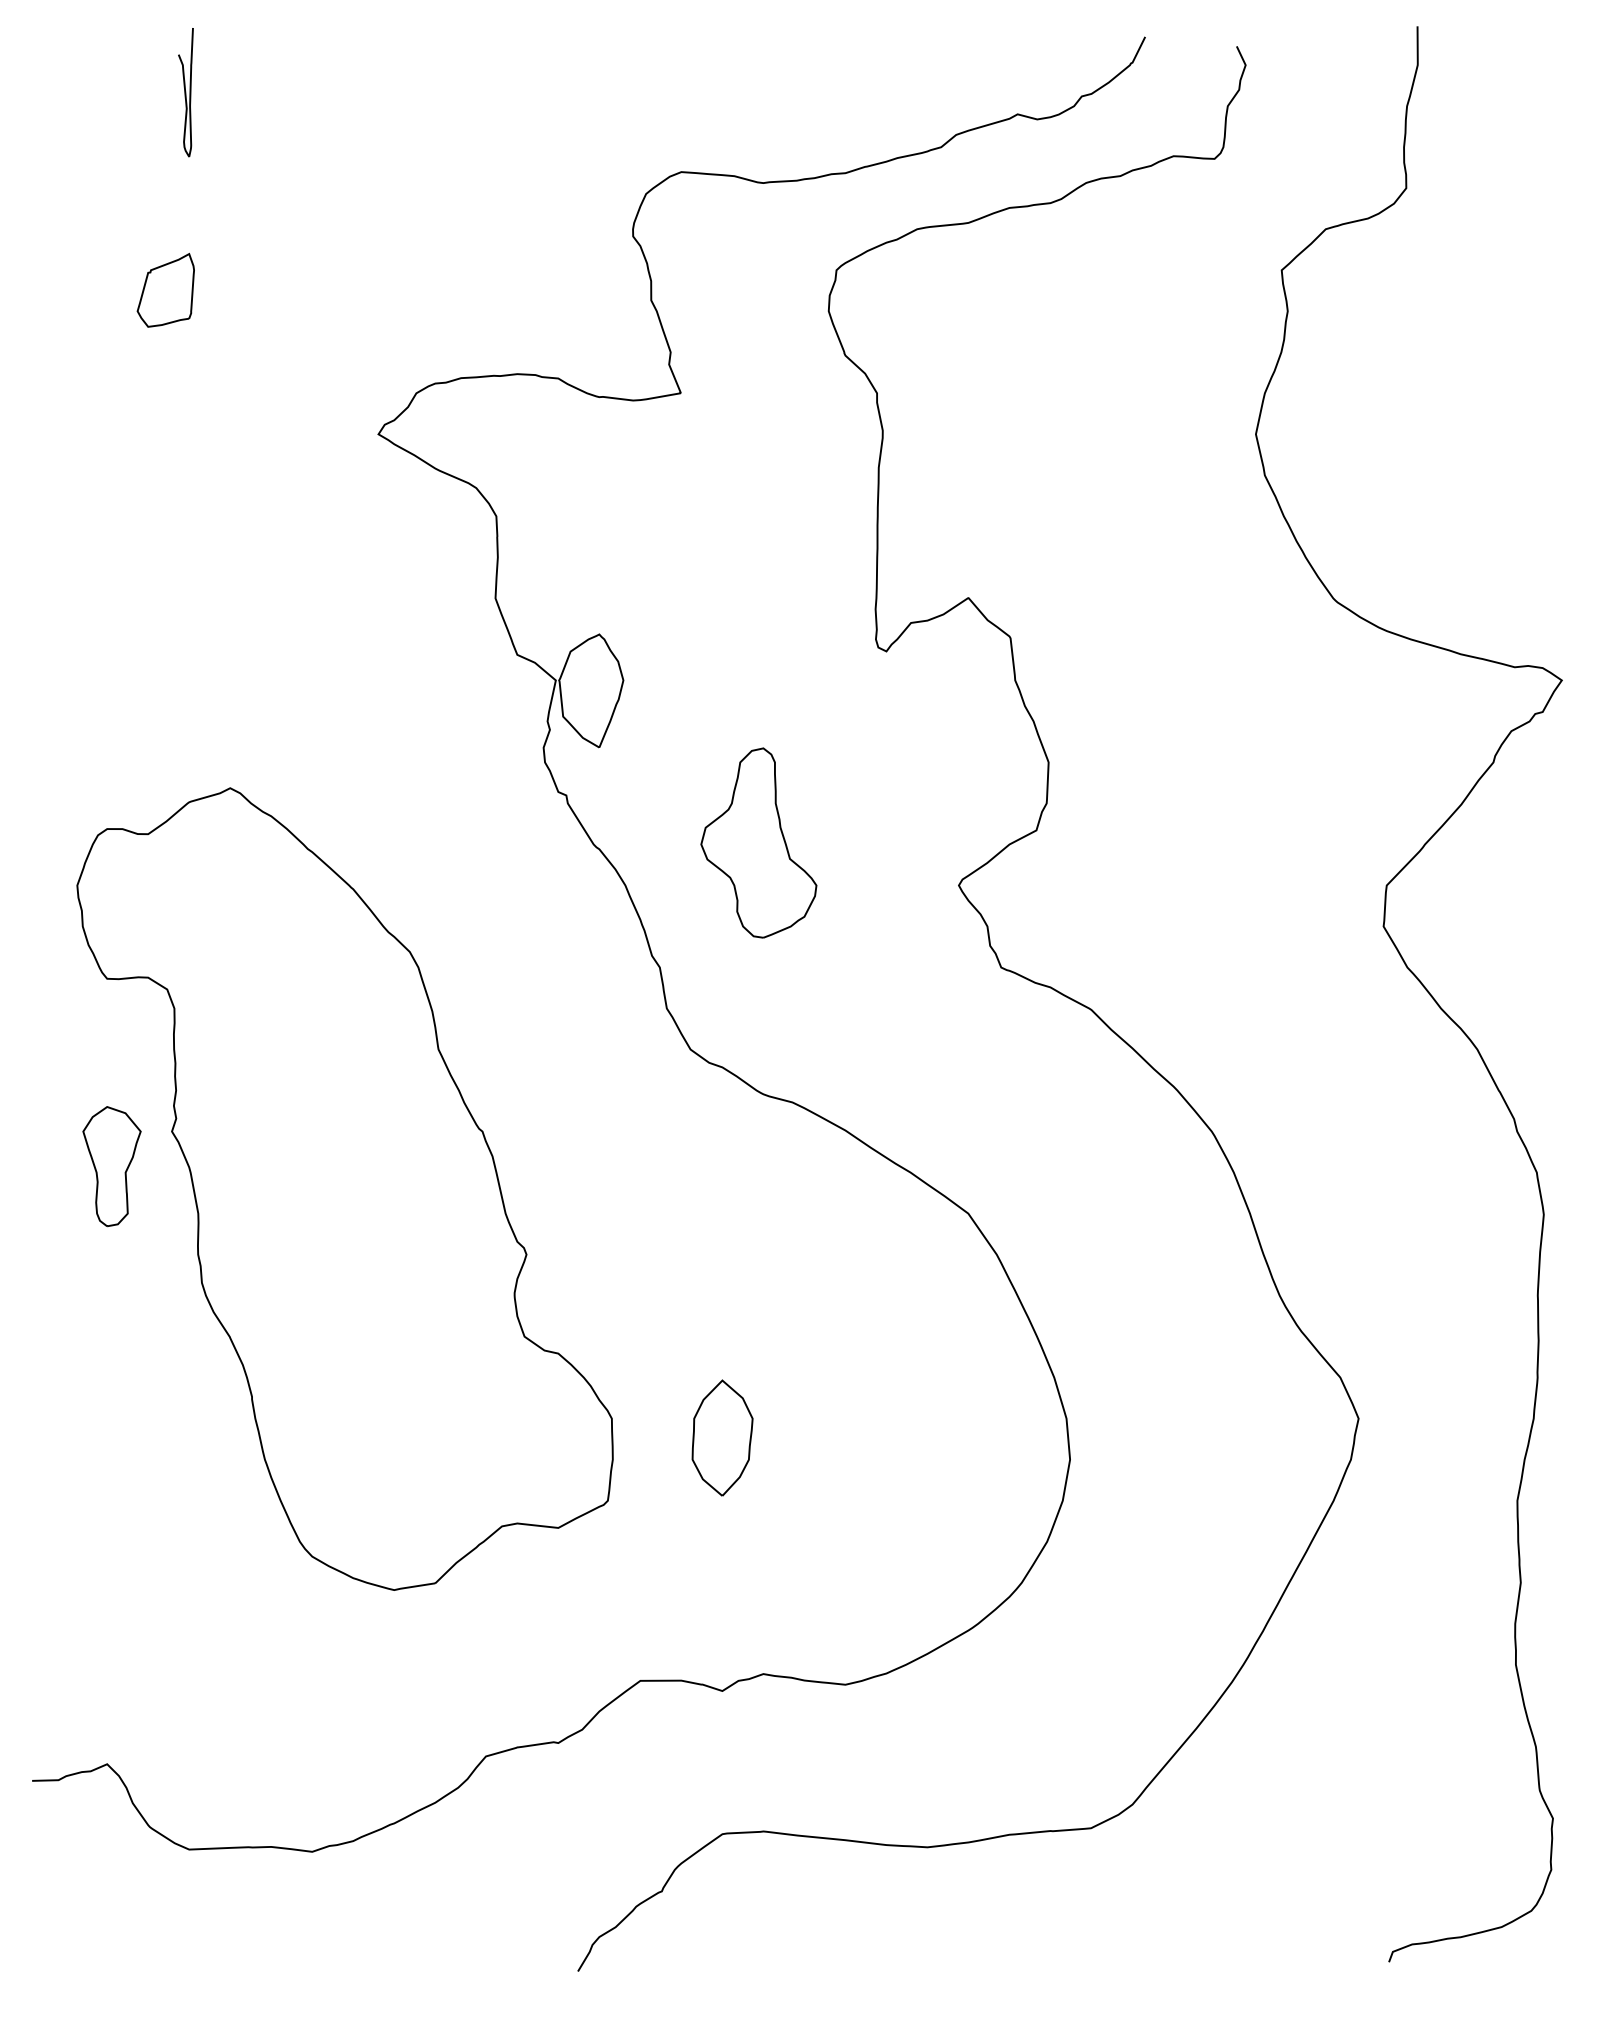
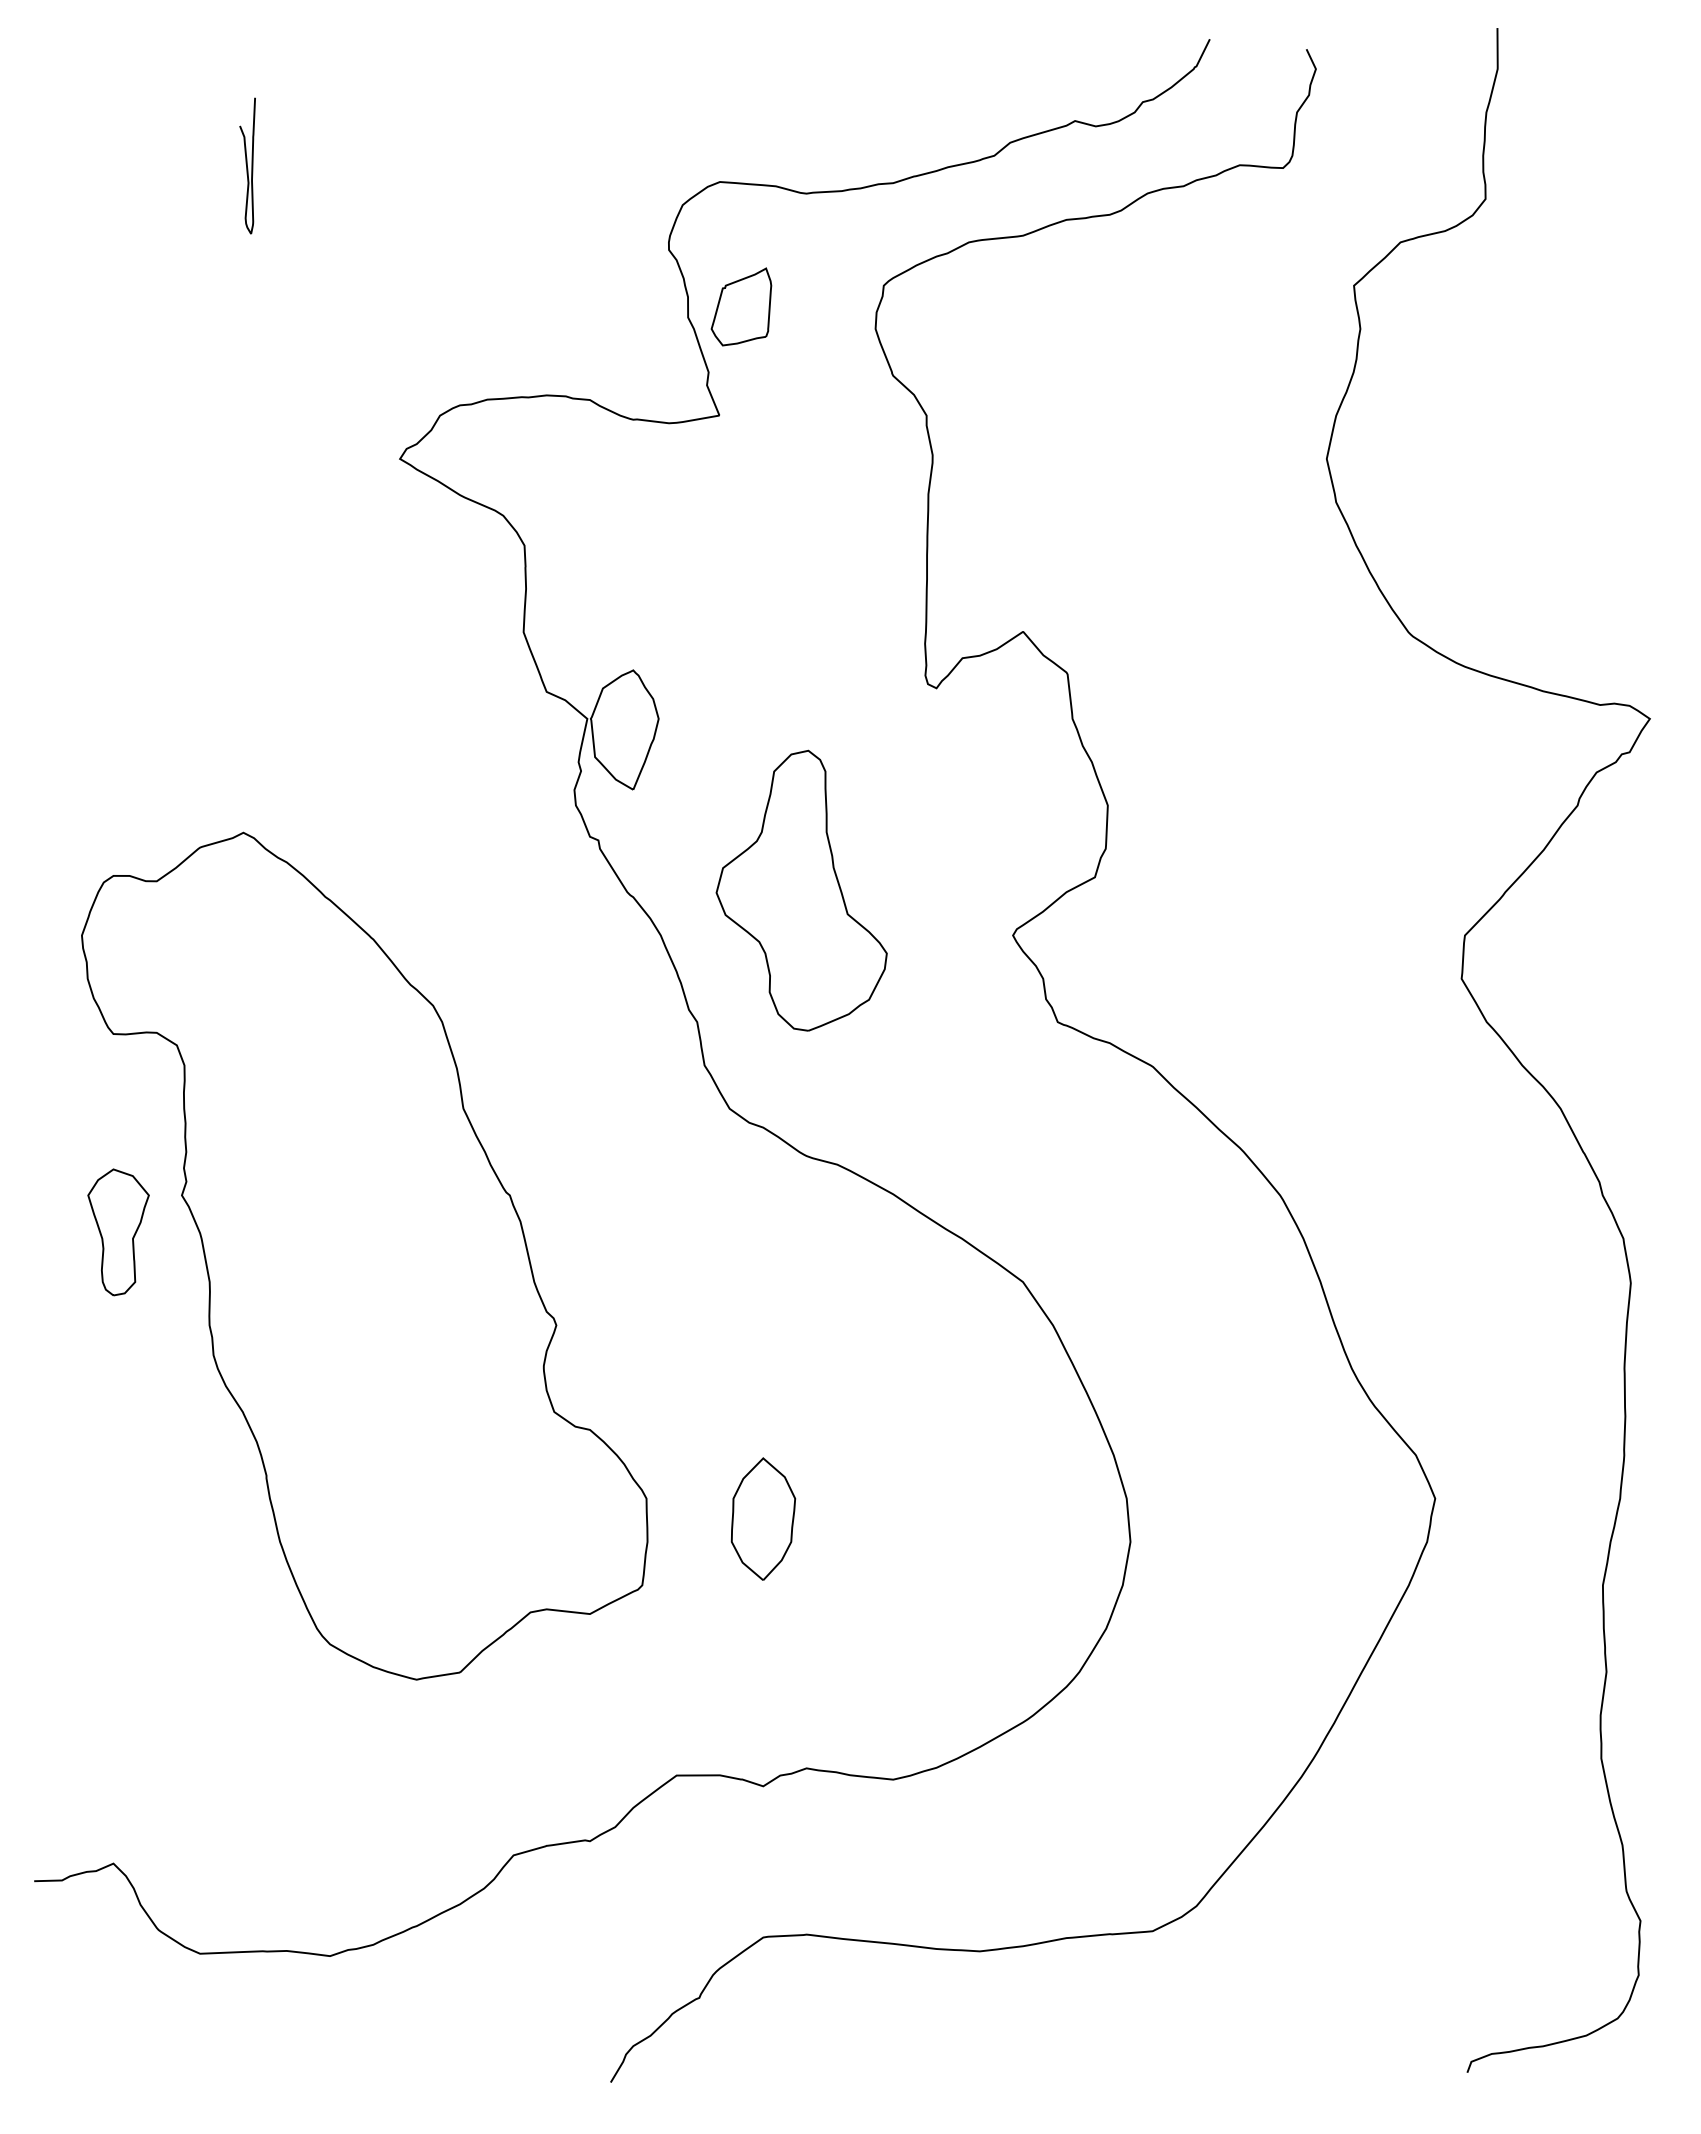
curve: (185, 92) -> (247, 165), moved
part: (165, 289) -> (741, 306), moved
part: (758, 842) -> (801, 890), size x1.4

